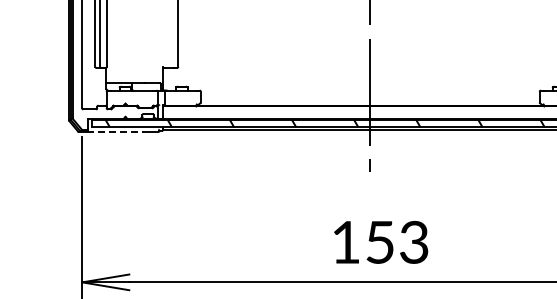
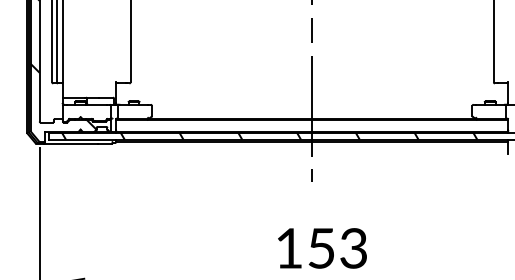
hatch: (107, 81) -> (63, 96), added
line: (115, 132) -> (71, 144), dashed -> solid

